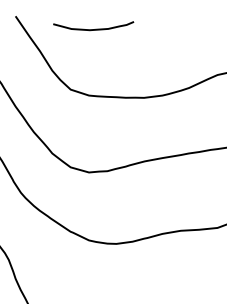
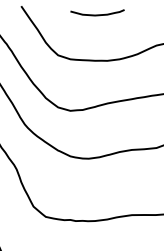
curve: (93, 28) -> (97, 14), moved

